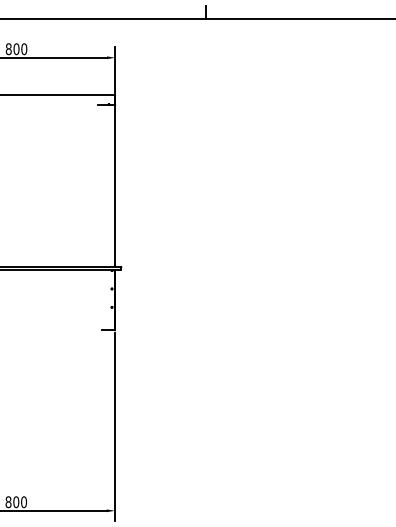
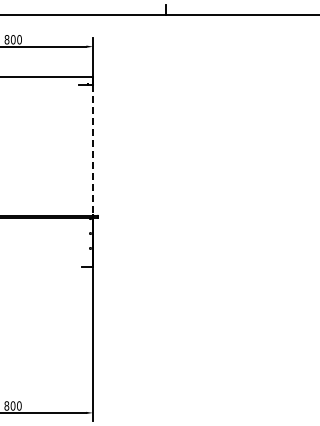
line: (115, 186) -> (93, 150), solid -> dashed

